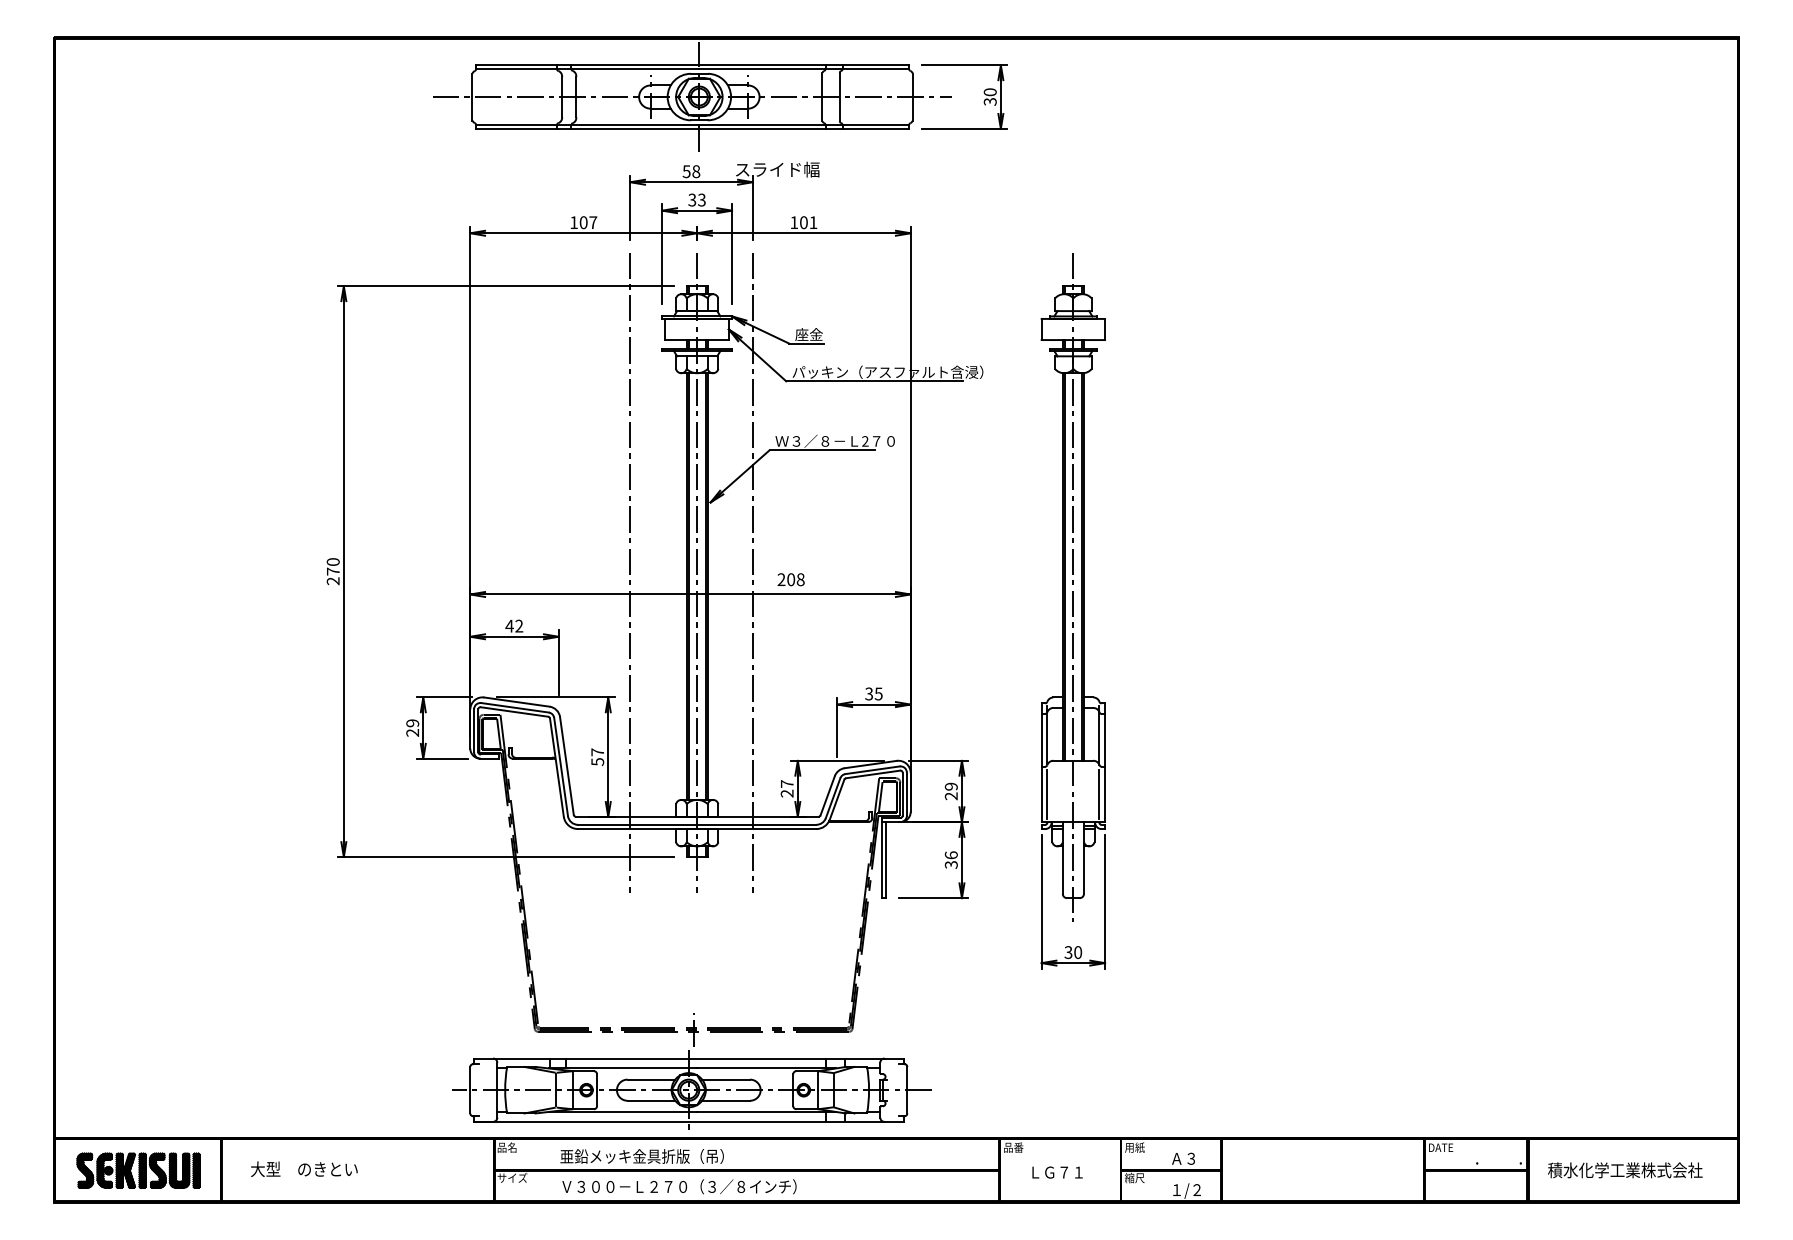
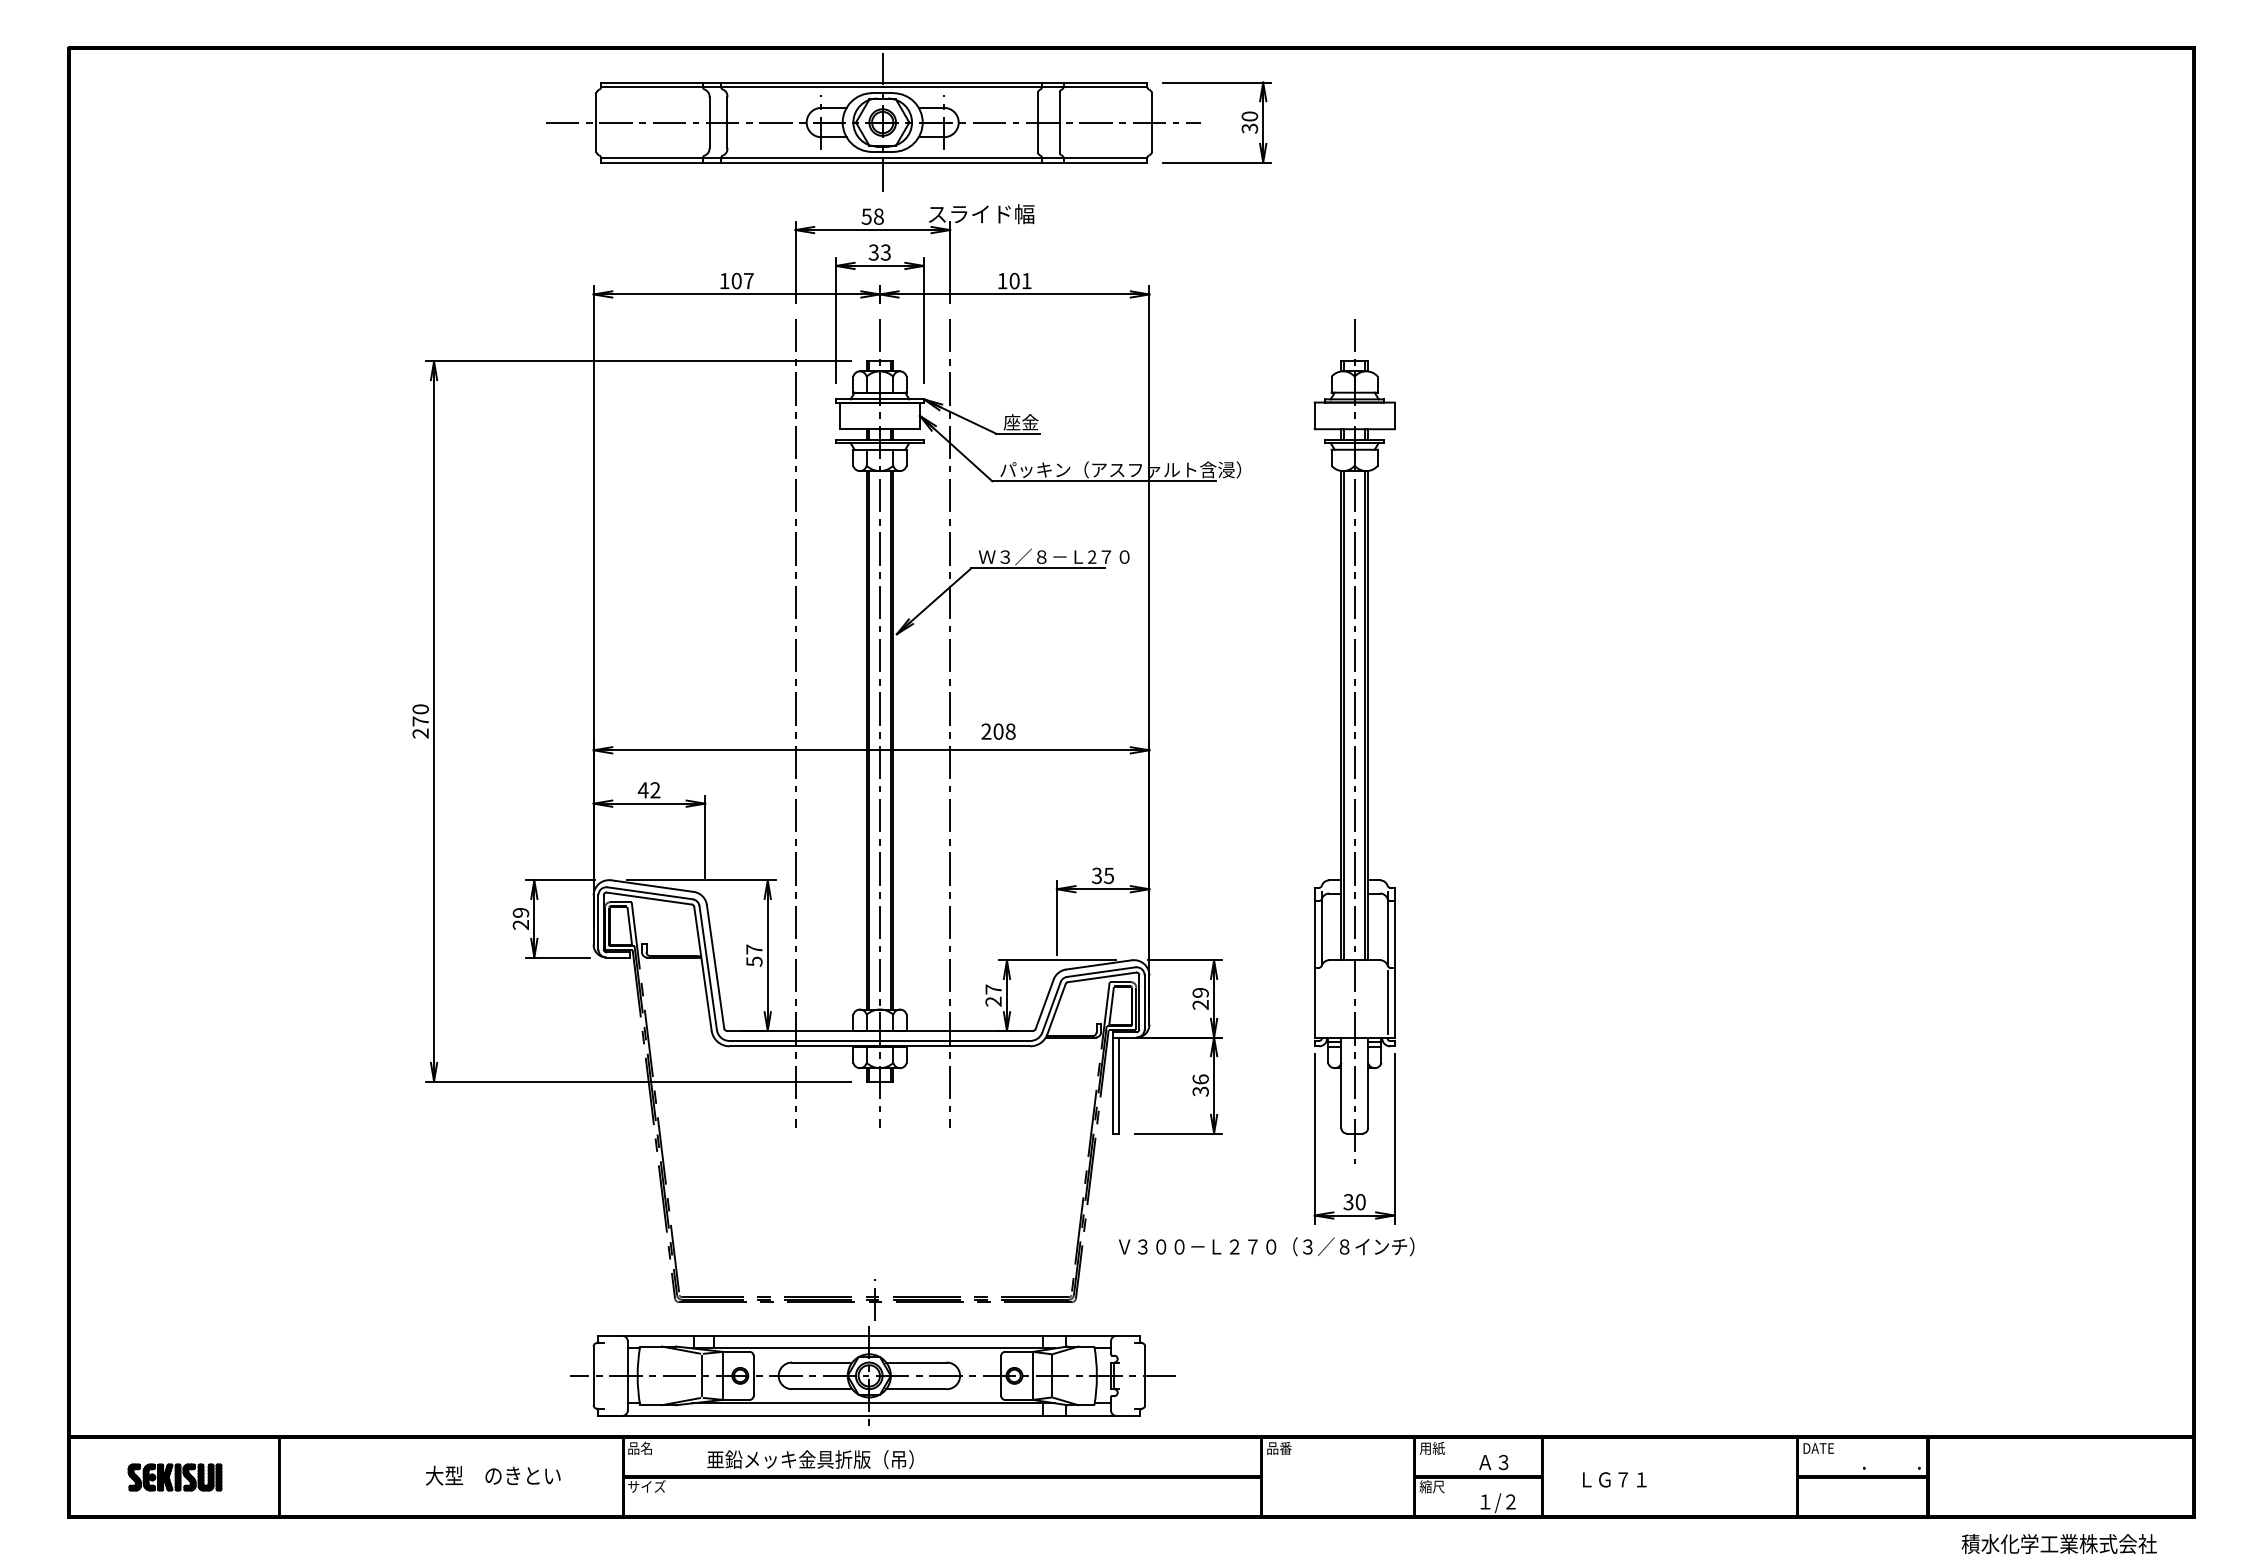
line: (1047, 794) -> (1321, 1002), removed
text: (304, 1169) -> (493, 1475), moved
text: (1624, 1169) -> (2058, 1543), moved
part: (138, 1170) -> (174, 1477), size x0.6
text: (1057, 1172) -> (1614, 1479), moved
text: (679, 1186) -> (1266, 1246), moved

